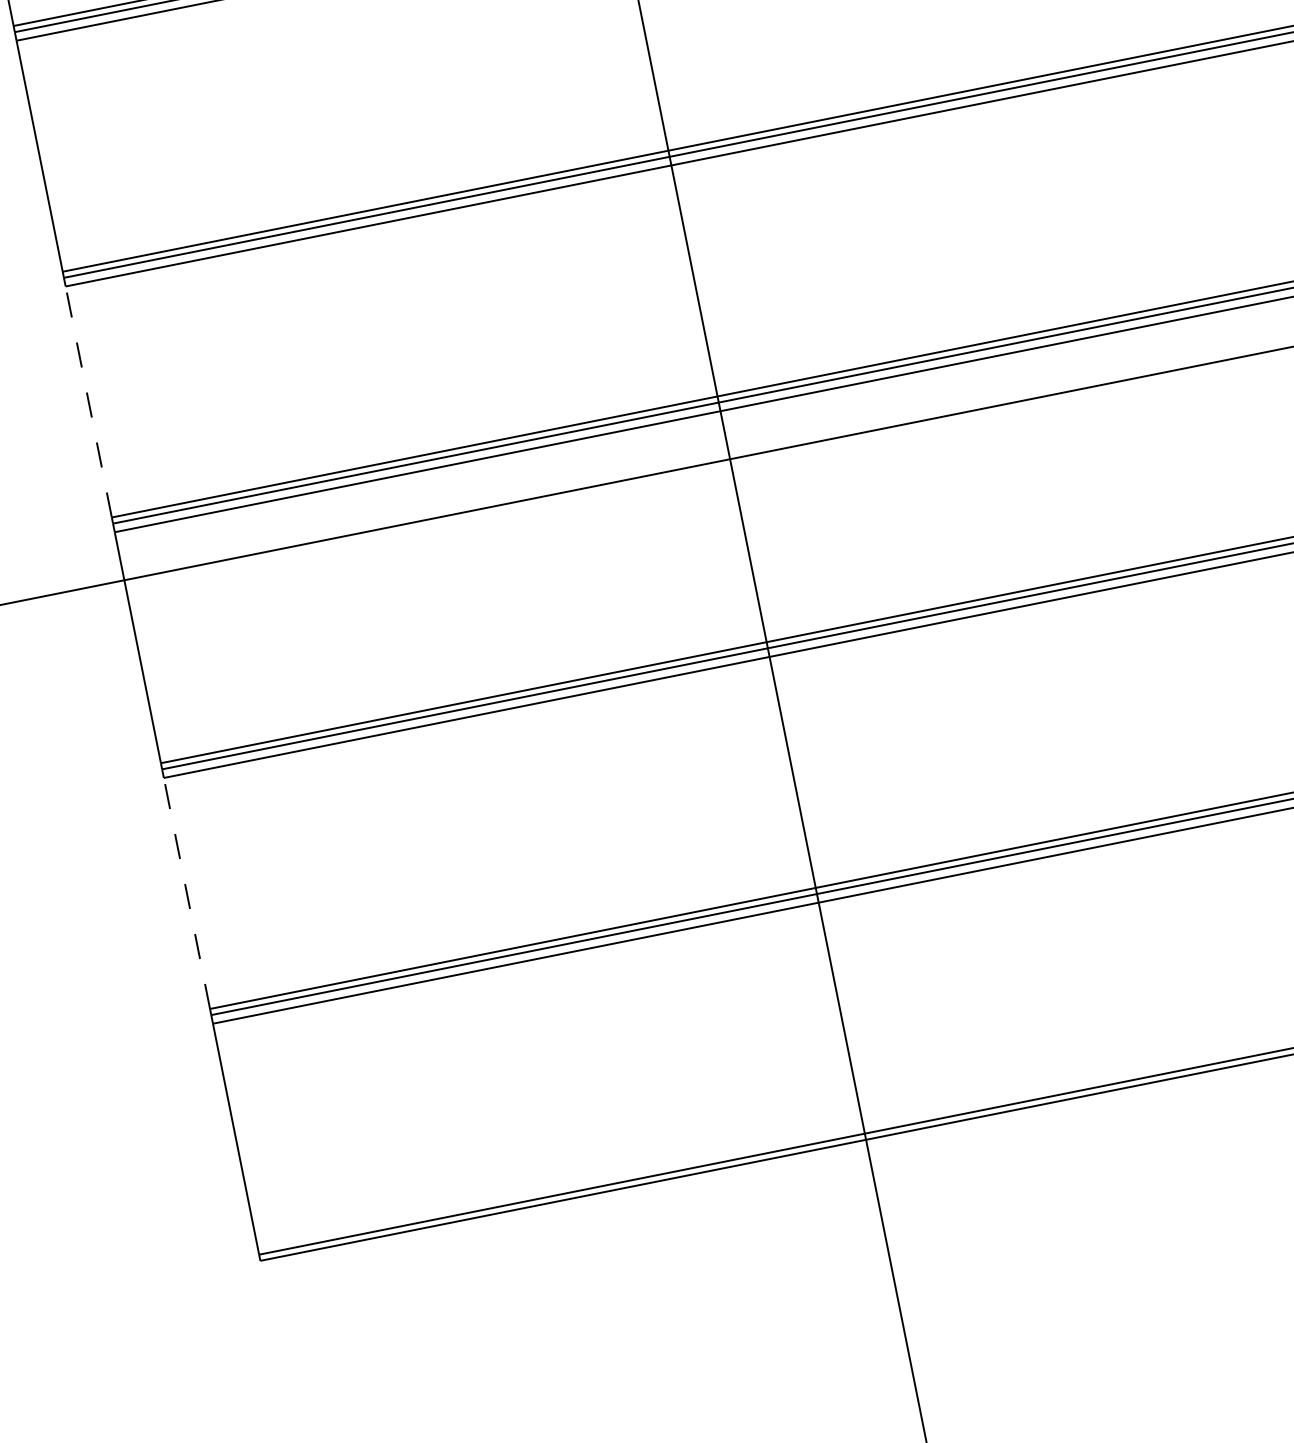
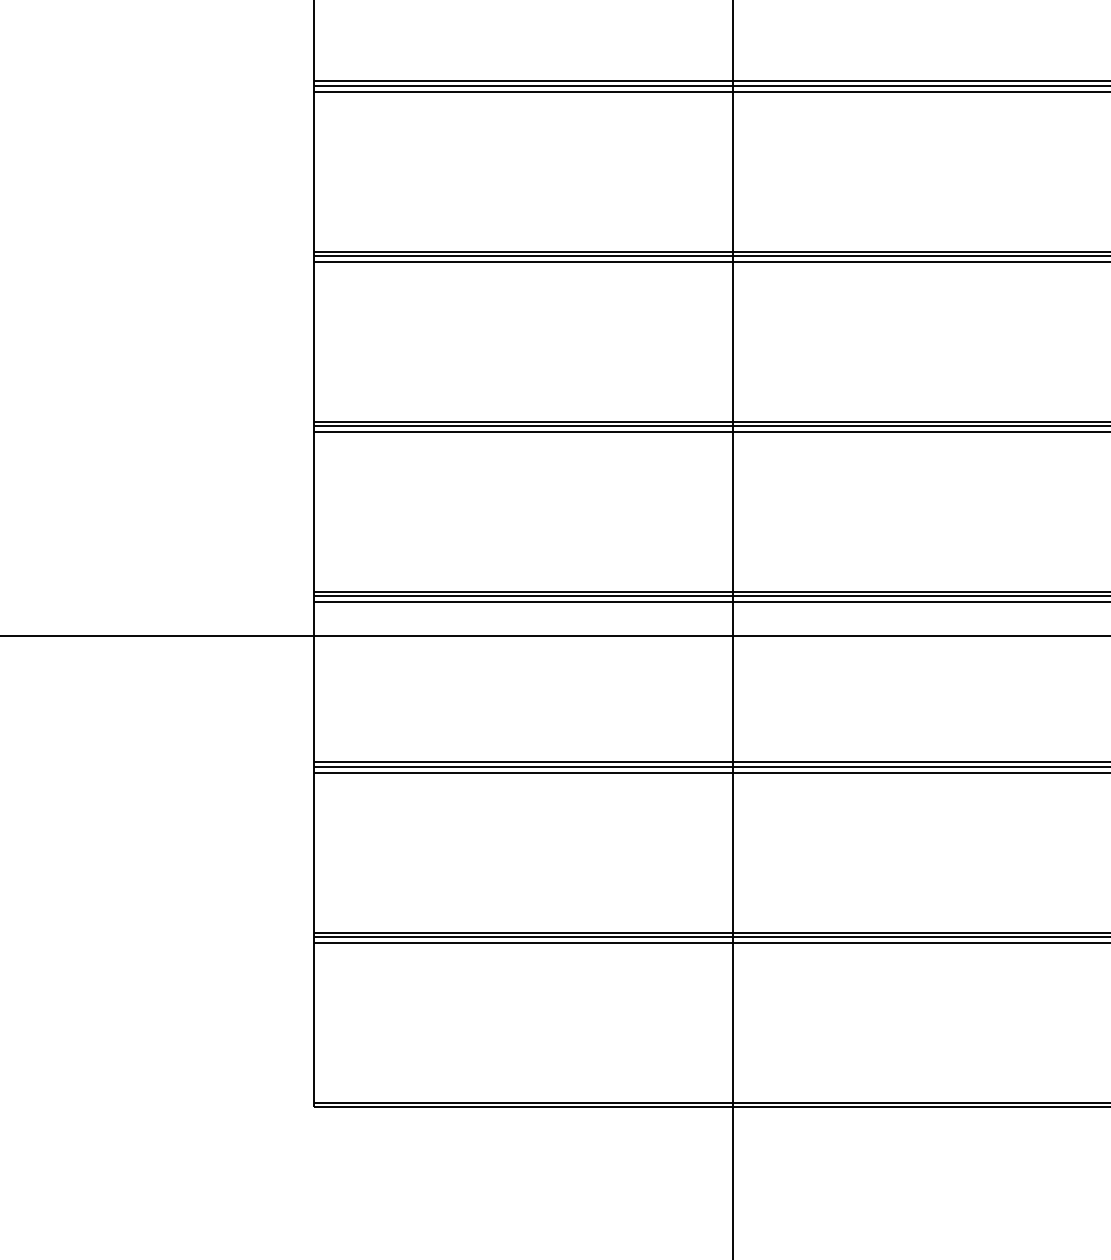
line: (88, 401) -> (313, 511), dashed -> solid
line: (186, 893) -> (313, 852), dashed -> solid

